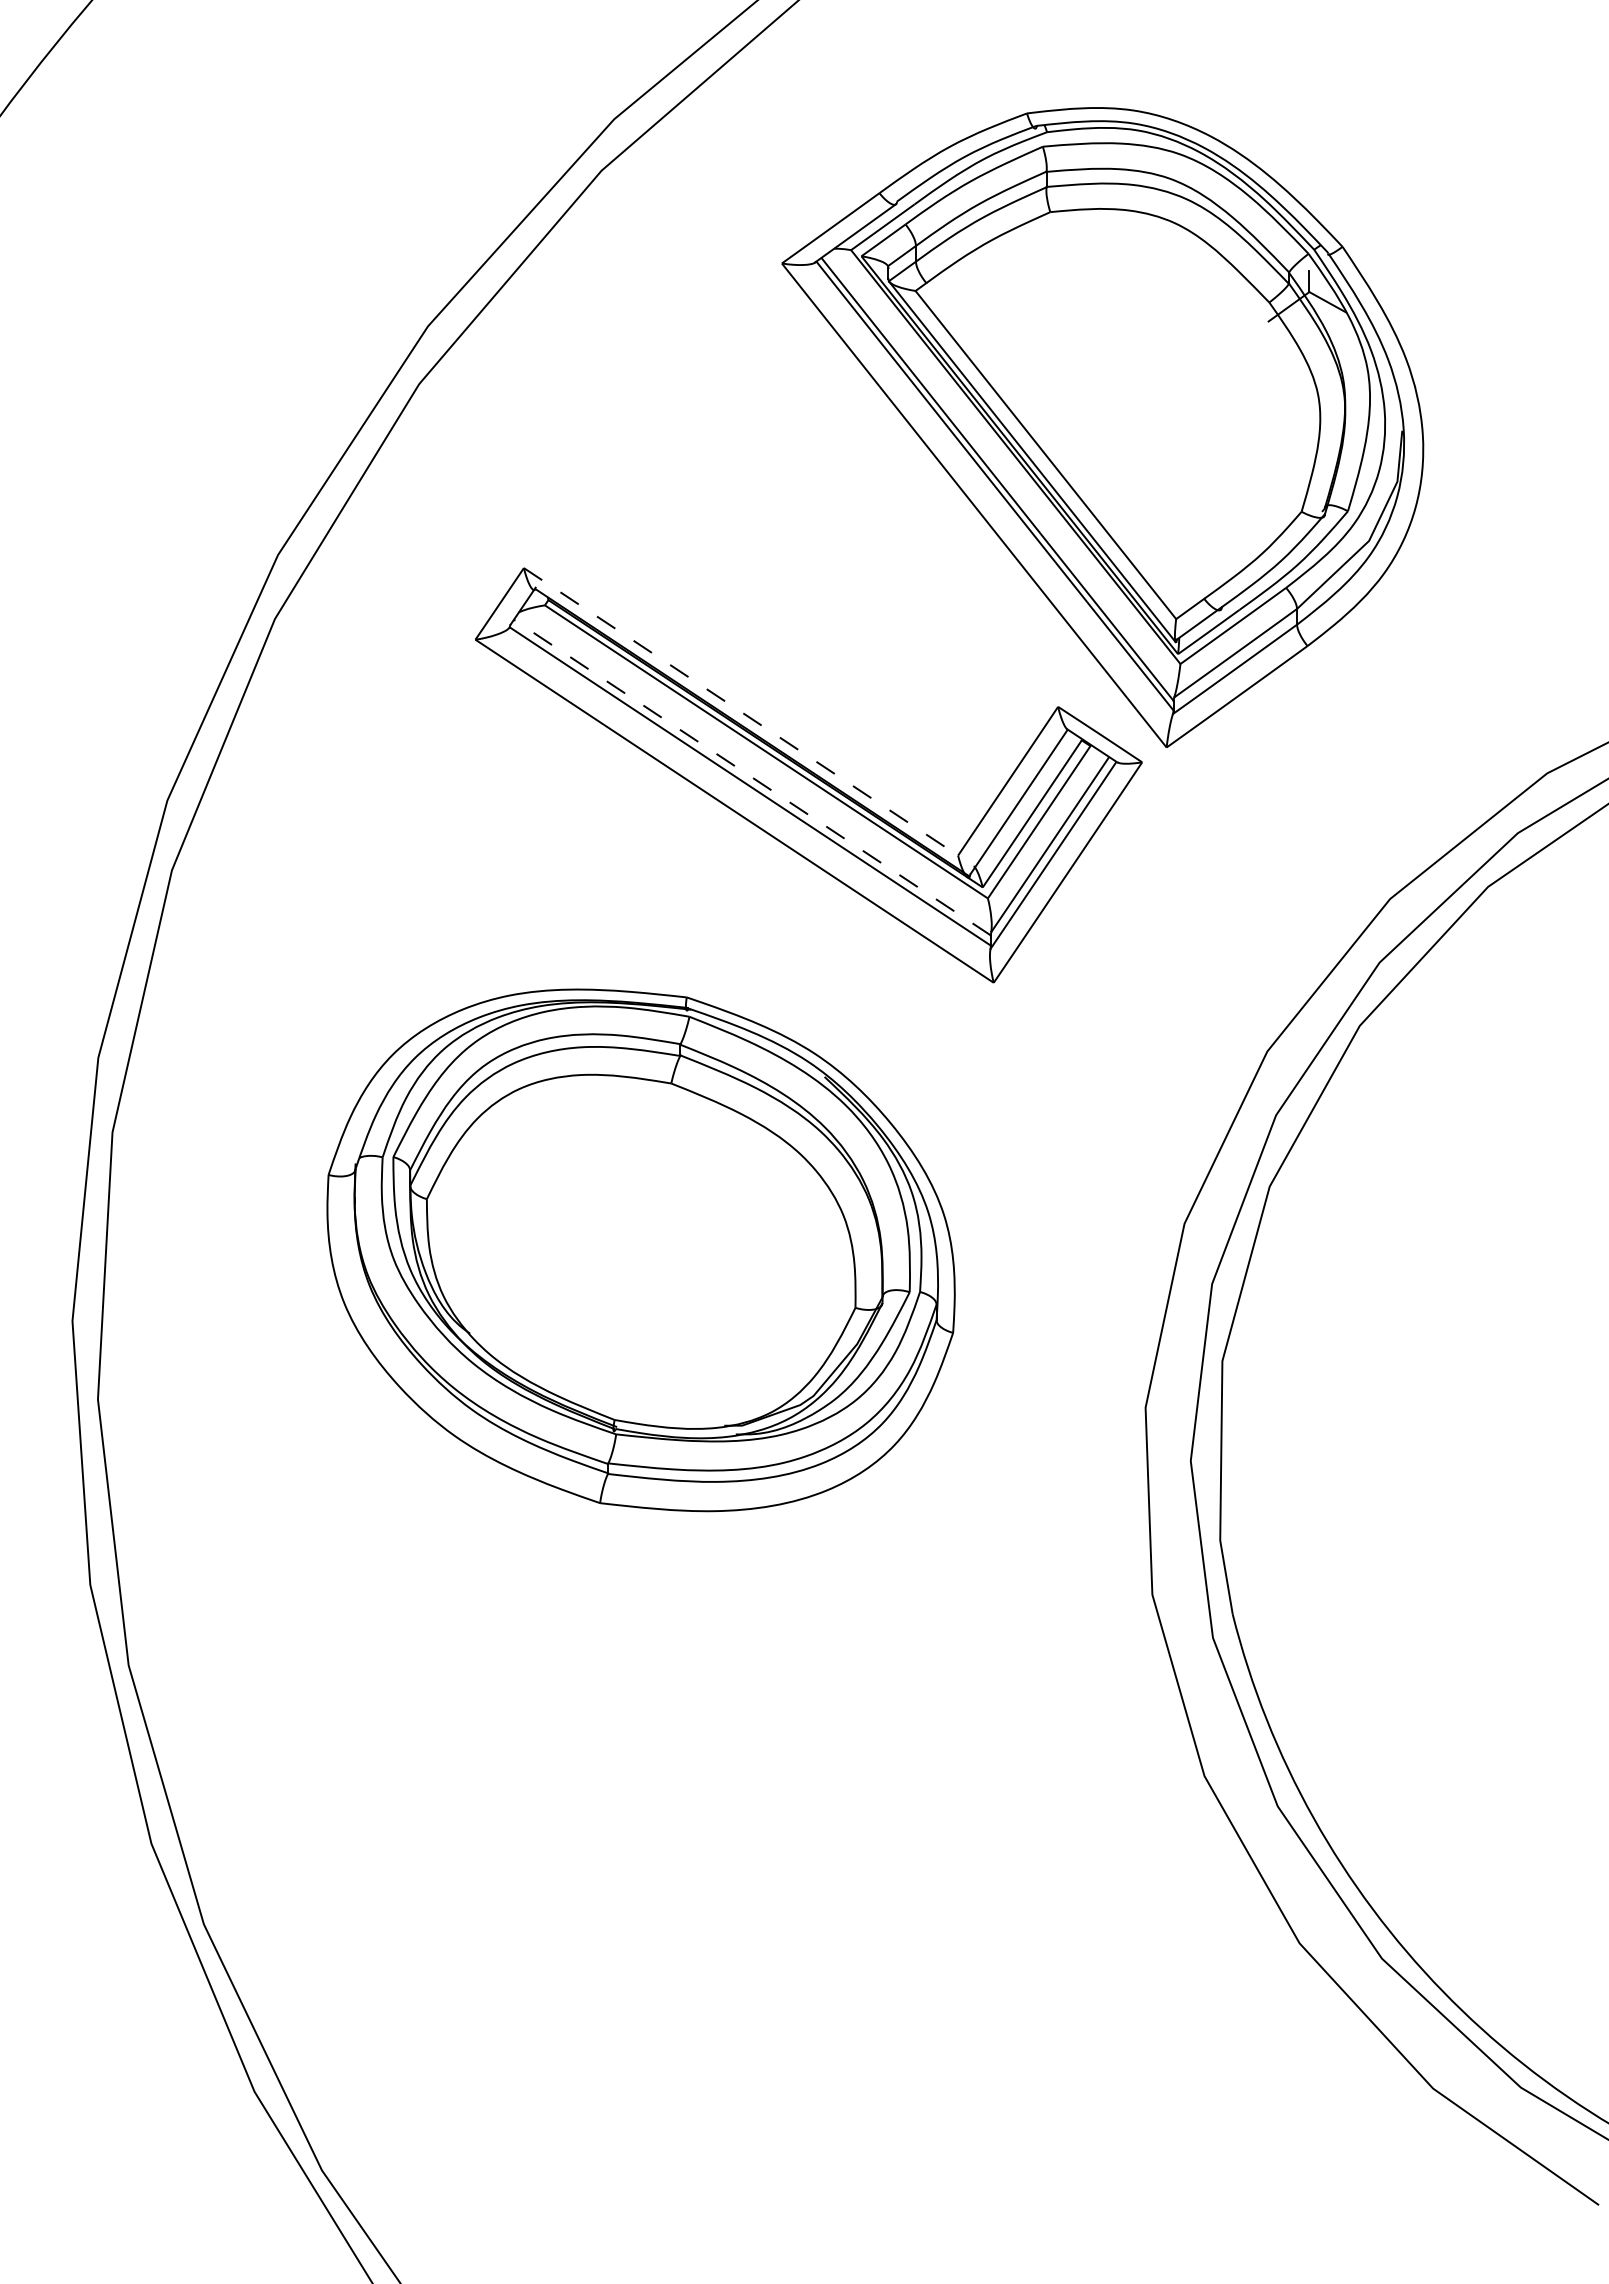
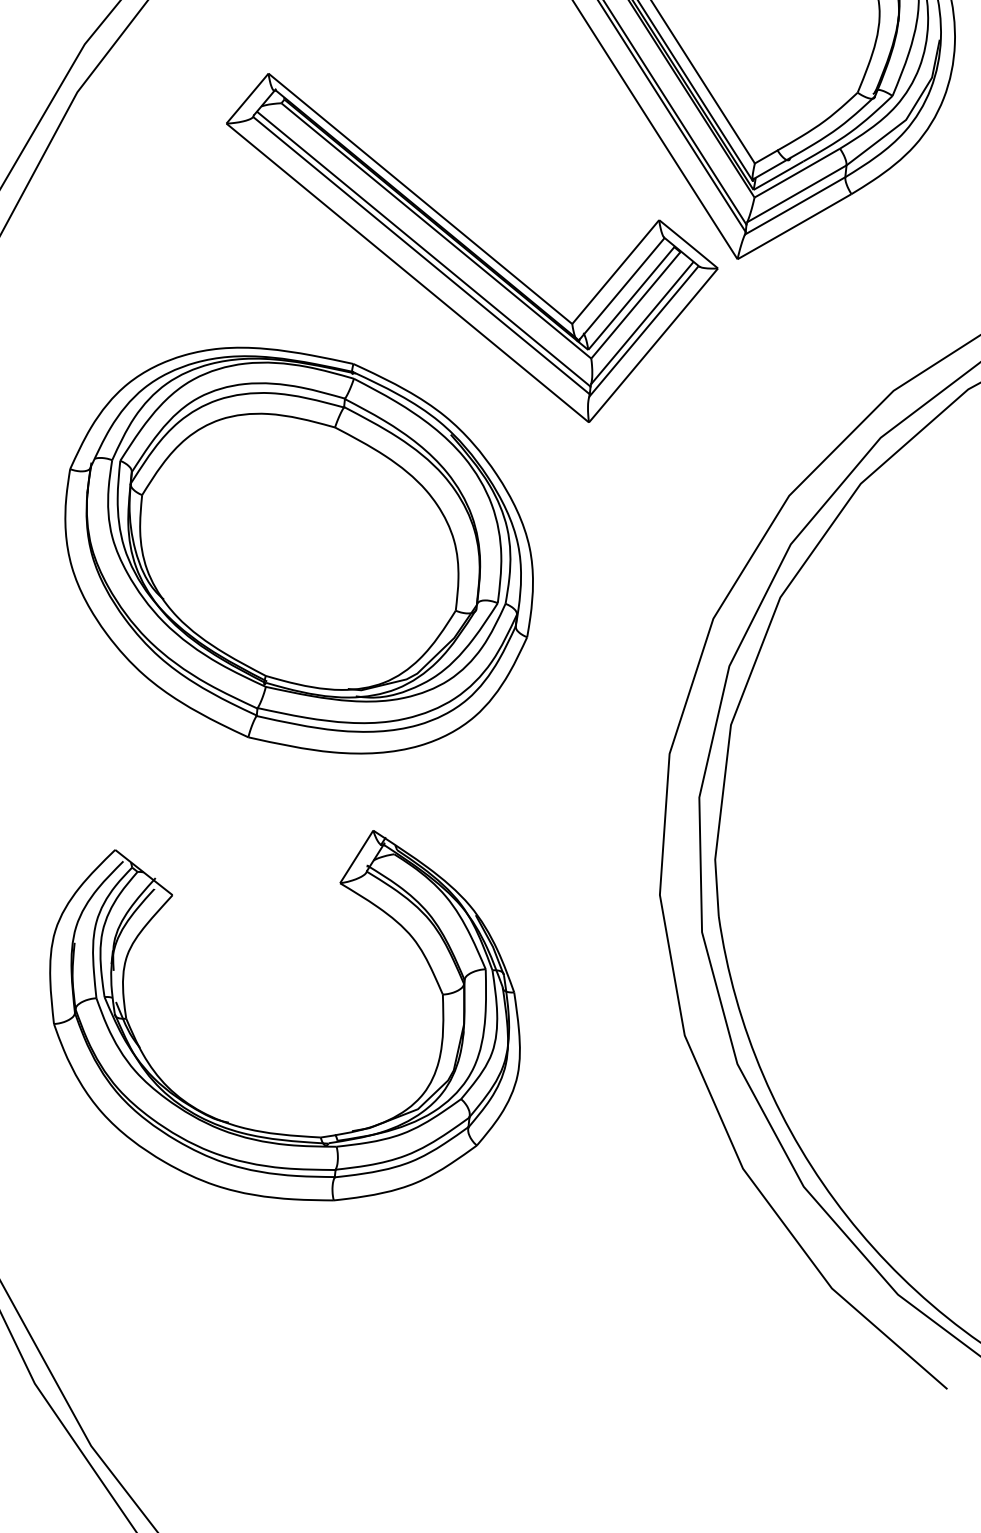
line: (740, 711) -> (420, 198), dashed -> solid
line: (751, 777) -> (423, 248), dashed -> solid
part: (640, 1250) -> (298, 550), moved
part: (671, 1960) -> (269, 1132), added

